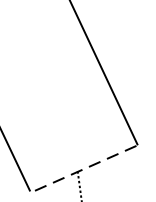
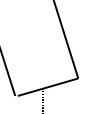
line: (87, 168) -> (48, 87), dashed -> solid

